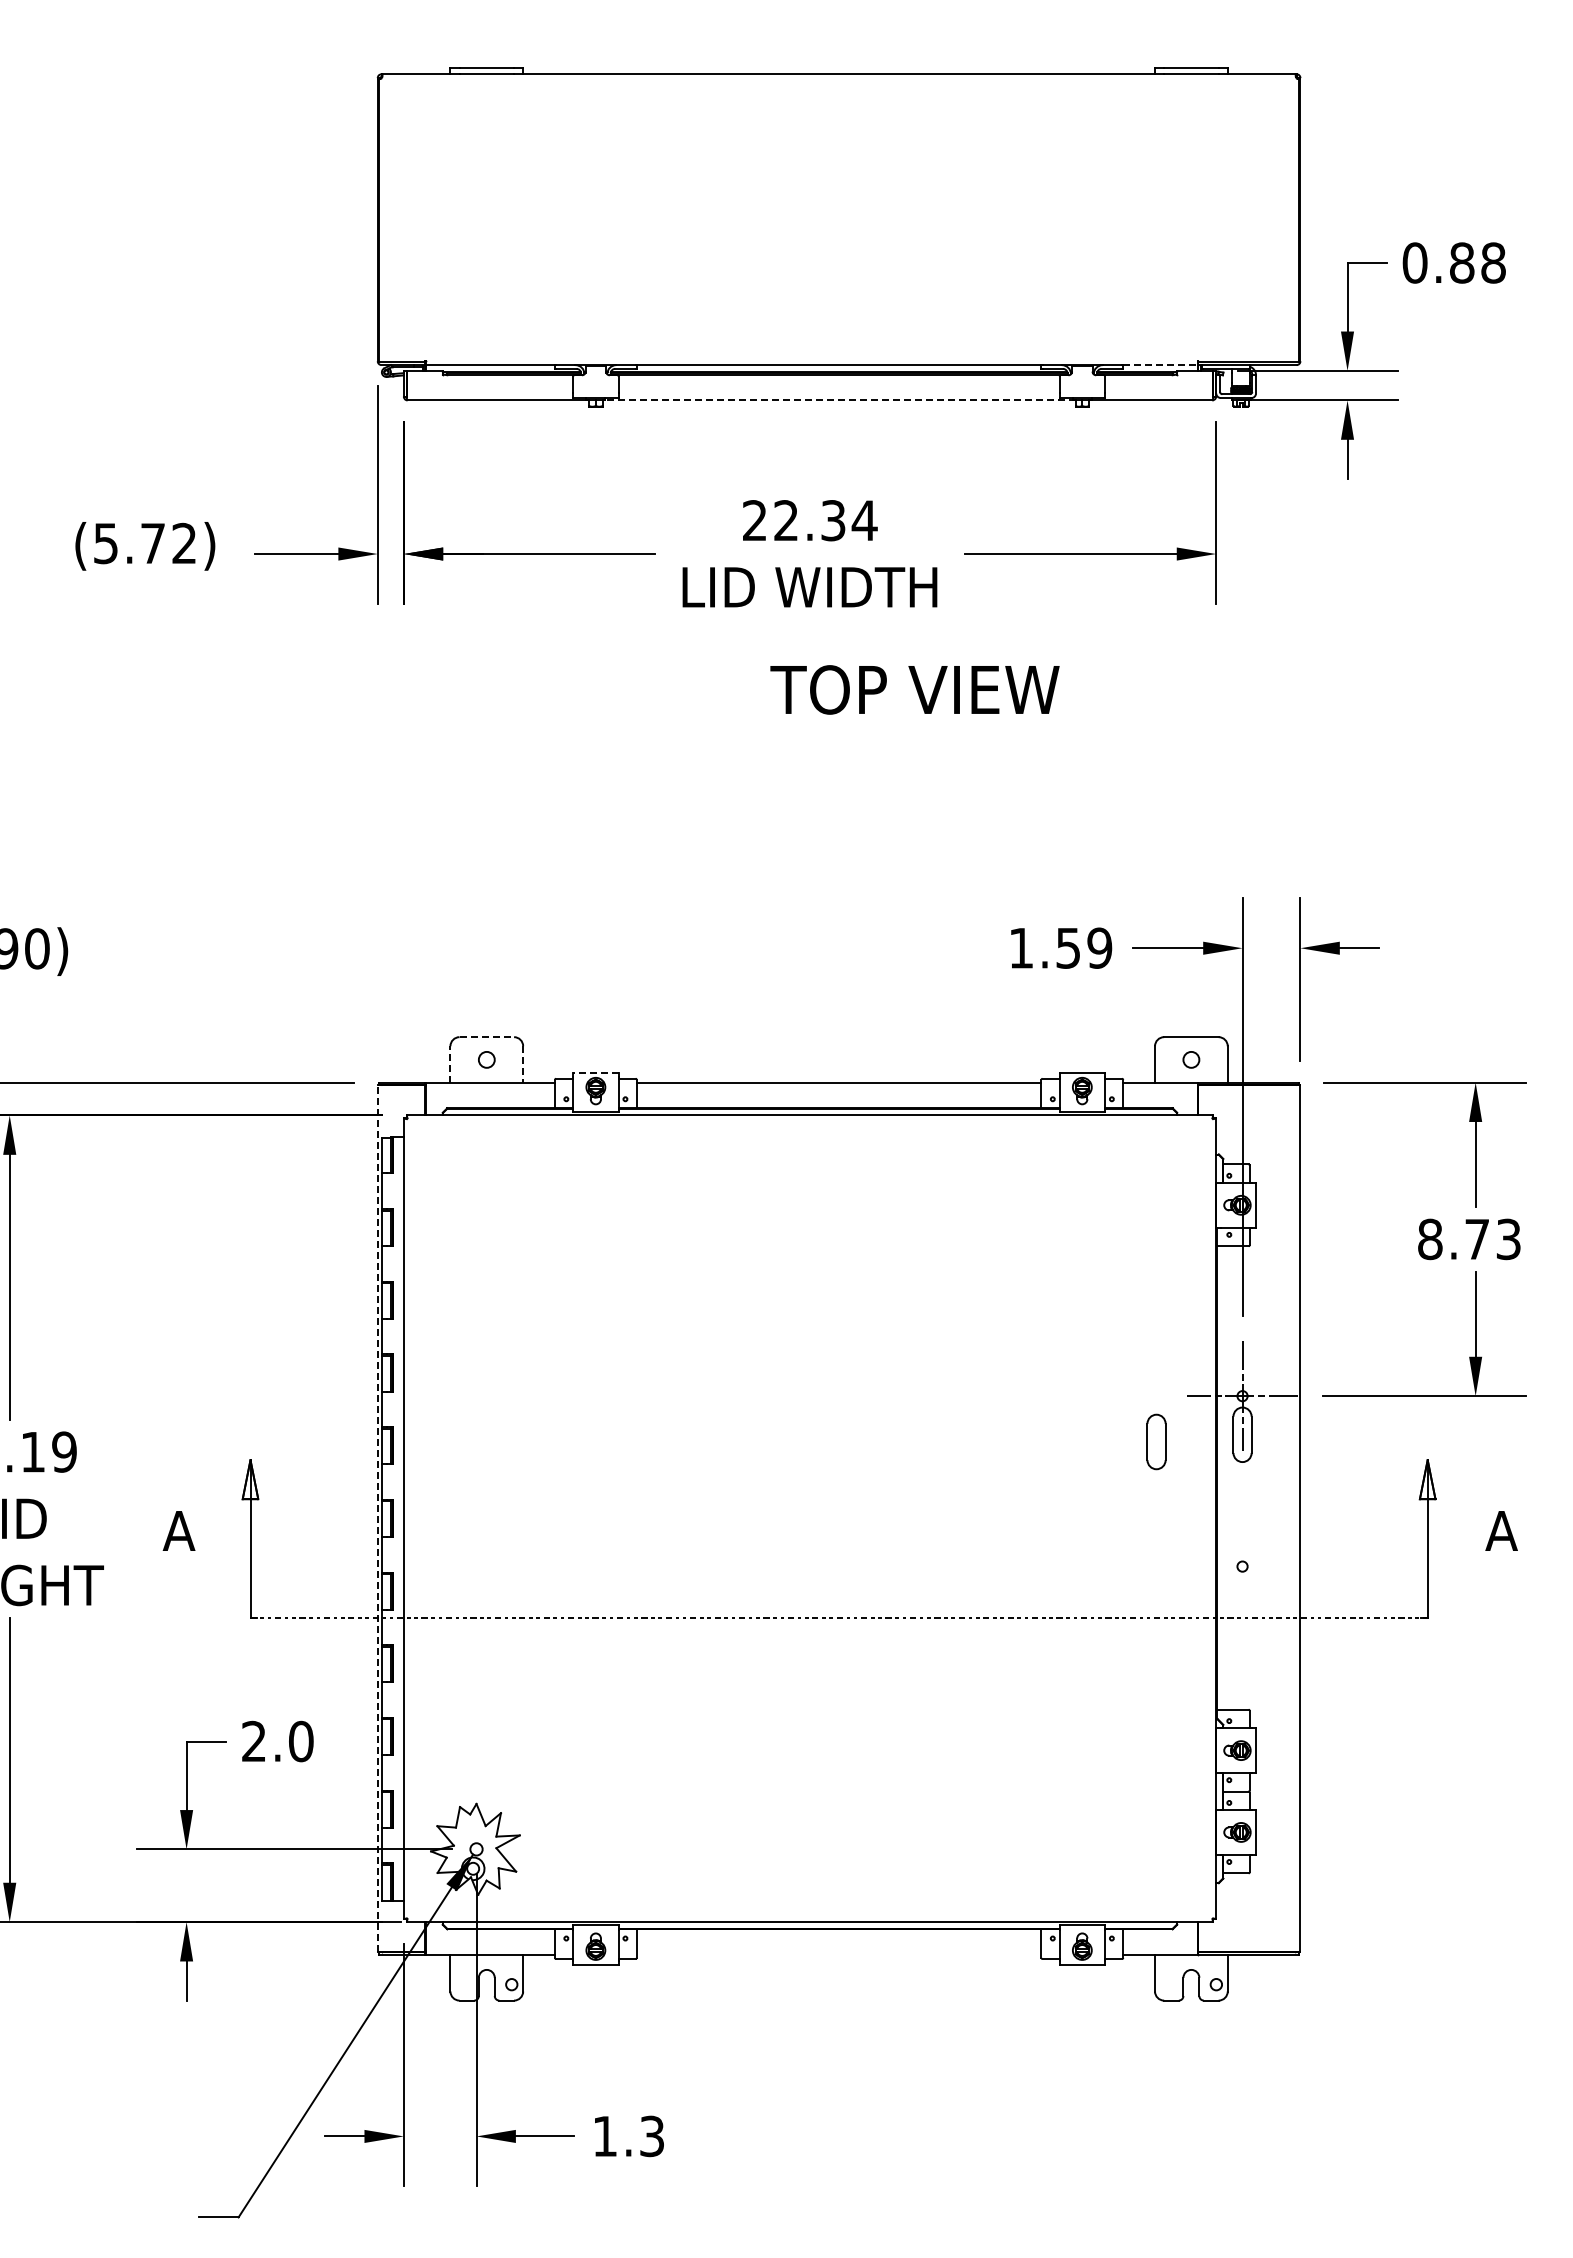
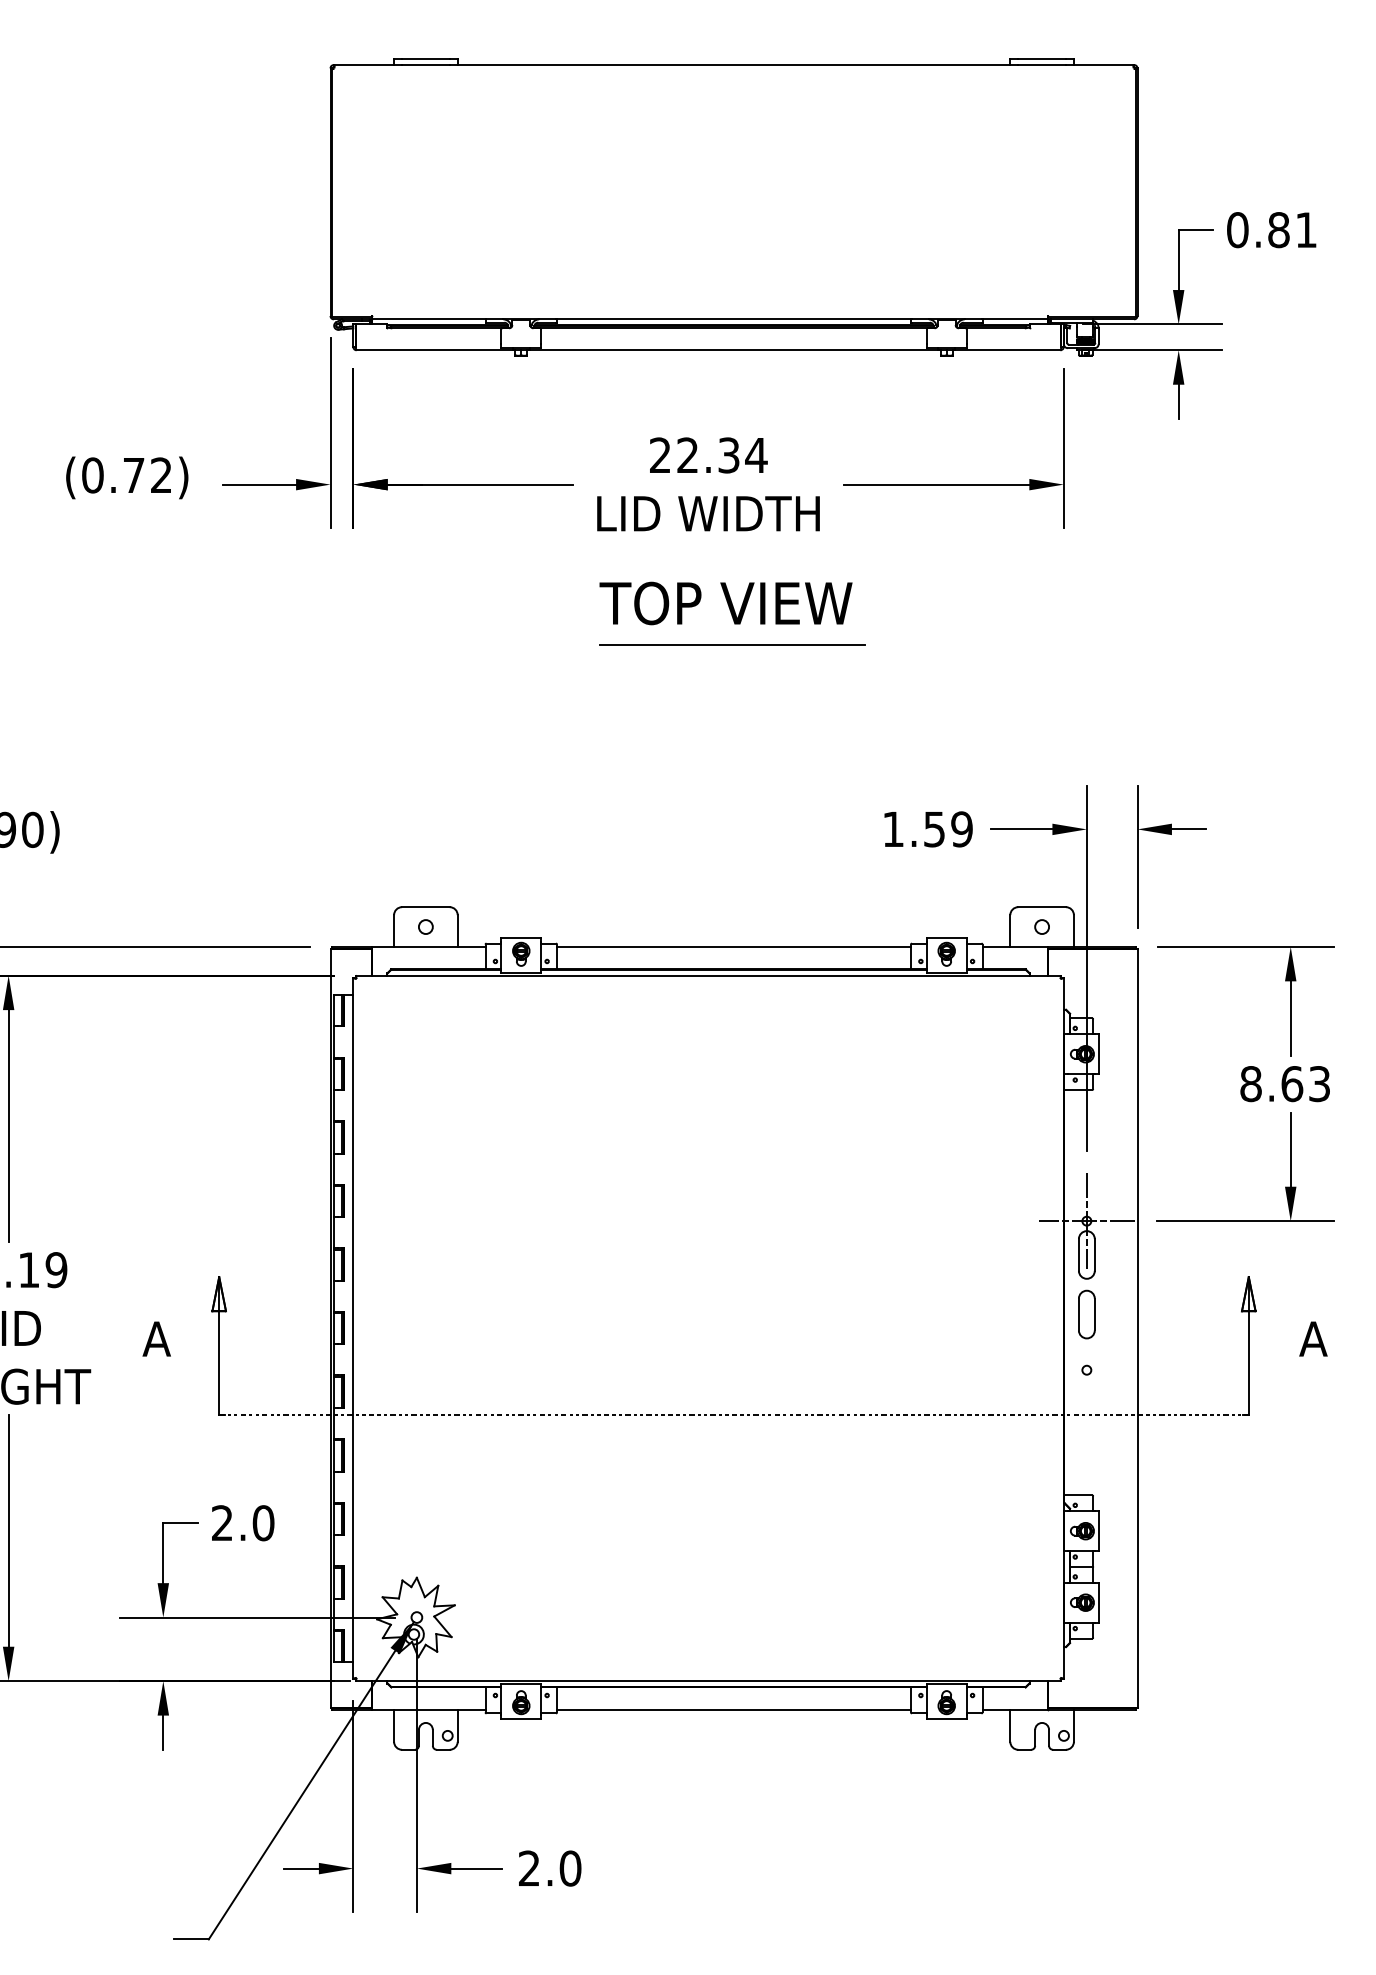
text: (1493, 262) -> (1306, 229), 0.88 -> 0.81
line: (1161, 365) -> (1015, 319), dashed -> solid
line: (838, 400) -> (733, 350), dashed -> solid
text: (105, 543) -> (92, 475), (5.72) -> (0.72)
text: (914, 689) -> (725, 603), moved
line: (836, 736) -> (731, 644), added
line: (487, 1037) -> (426, 907), dashed -> solid
line: (450, 1063) -> (394, 930), dashed -> solid
line: (523, 1064) -> (457, 931), dashed -> solid
line: (595, 1072) -> (520, 938), dashed -> solid
text: (1477, 1239) -> (1292, 1084), 8.73 -> 8.63
part: (1156, 1441) -> (1086, 1314), moved
line: (377, 1518) -> (330, 1328), dashed -> solid
line: (838, 1955) -> (733, 1710), added
text: (628, 2136) -> (549, 1868), 1.3 -> 2.0

